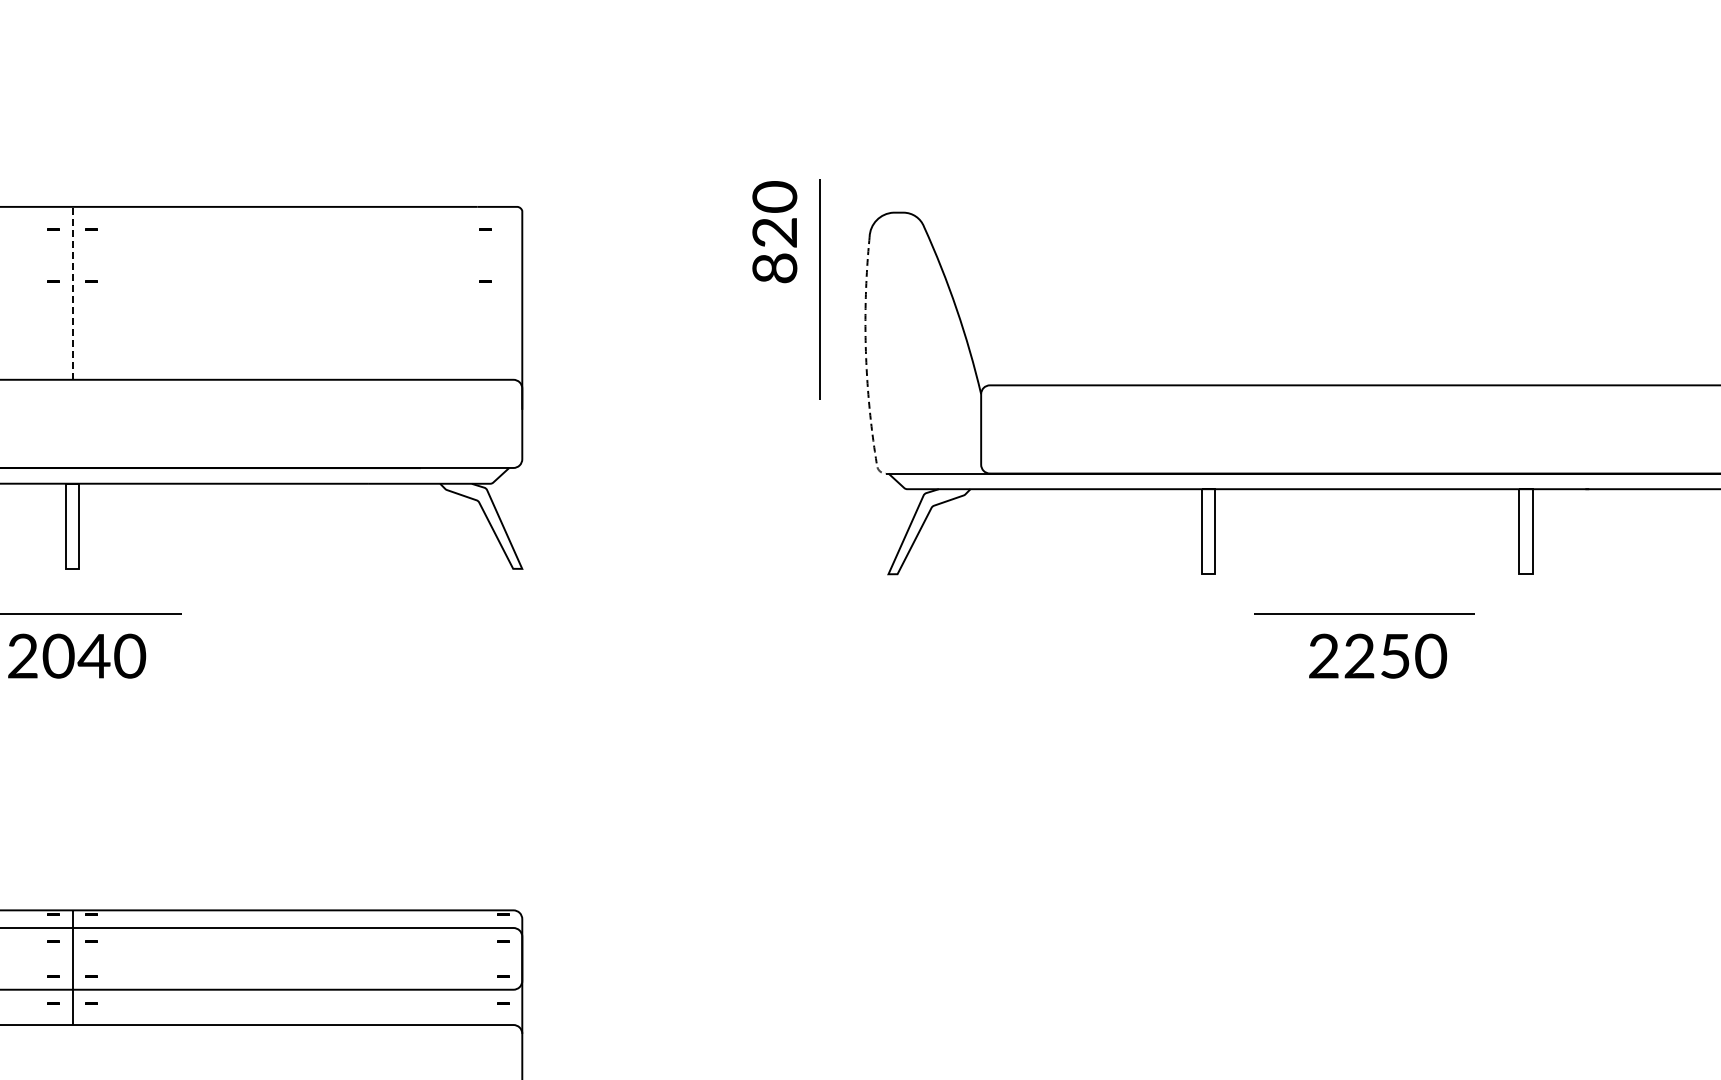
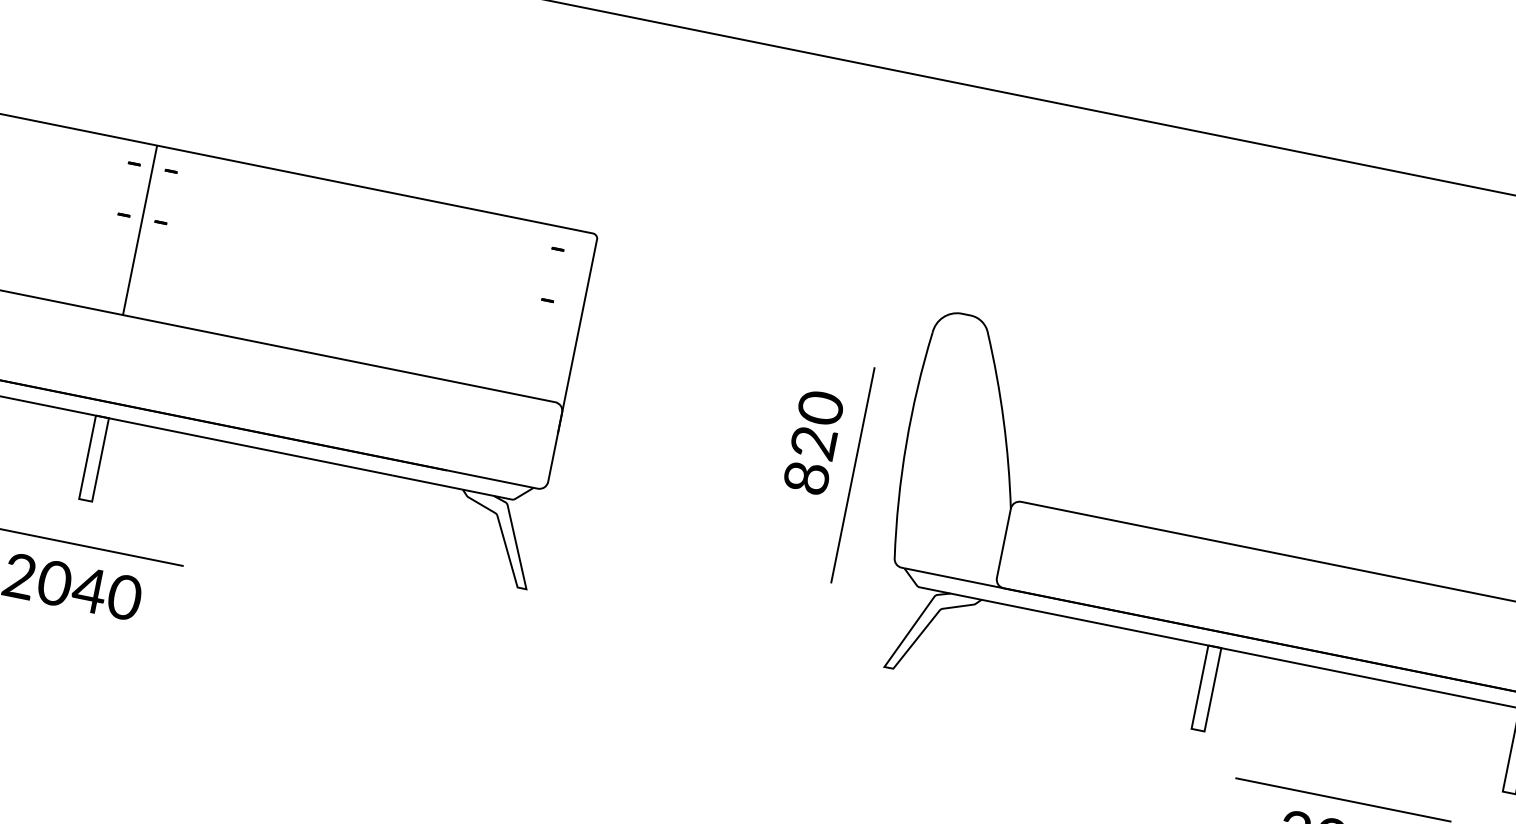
text: (774, 232) -> (813, 442), moved
line: (819, 289) -> (852, 475), moved
line: (72, 292) -> (140, 229), dashed -> solid
line: (866, 363) -> (904, 456), dashed -> solid

